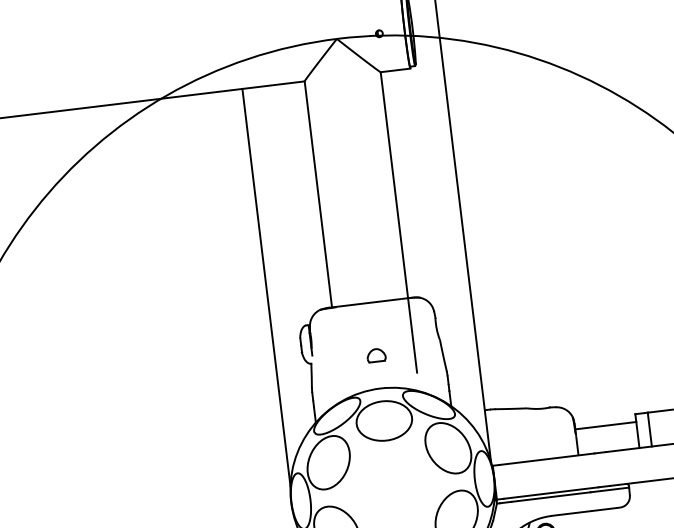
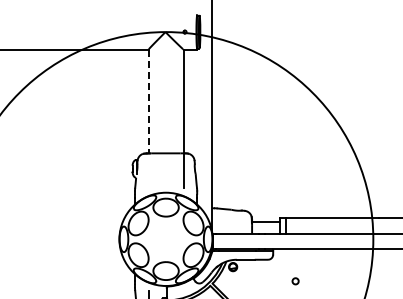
line: (318, 194) -> (148, 101), solid -> dashed
line: (267, 286) -> (120, 140), removed
part: (377, 353) -> (166, 176), removed

